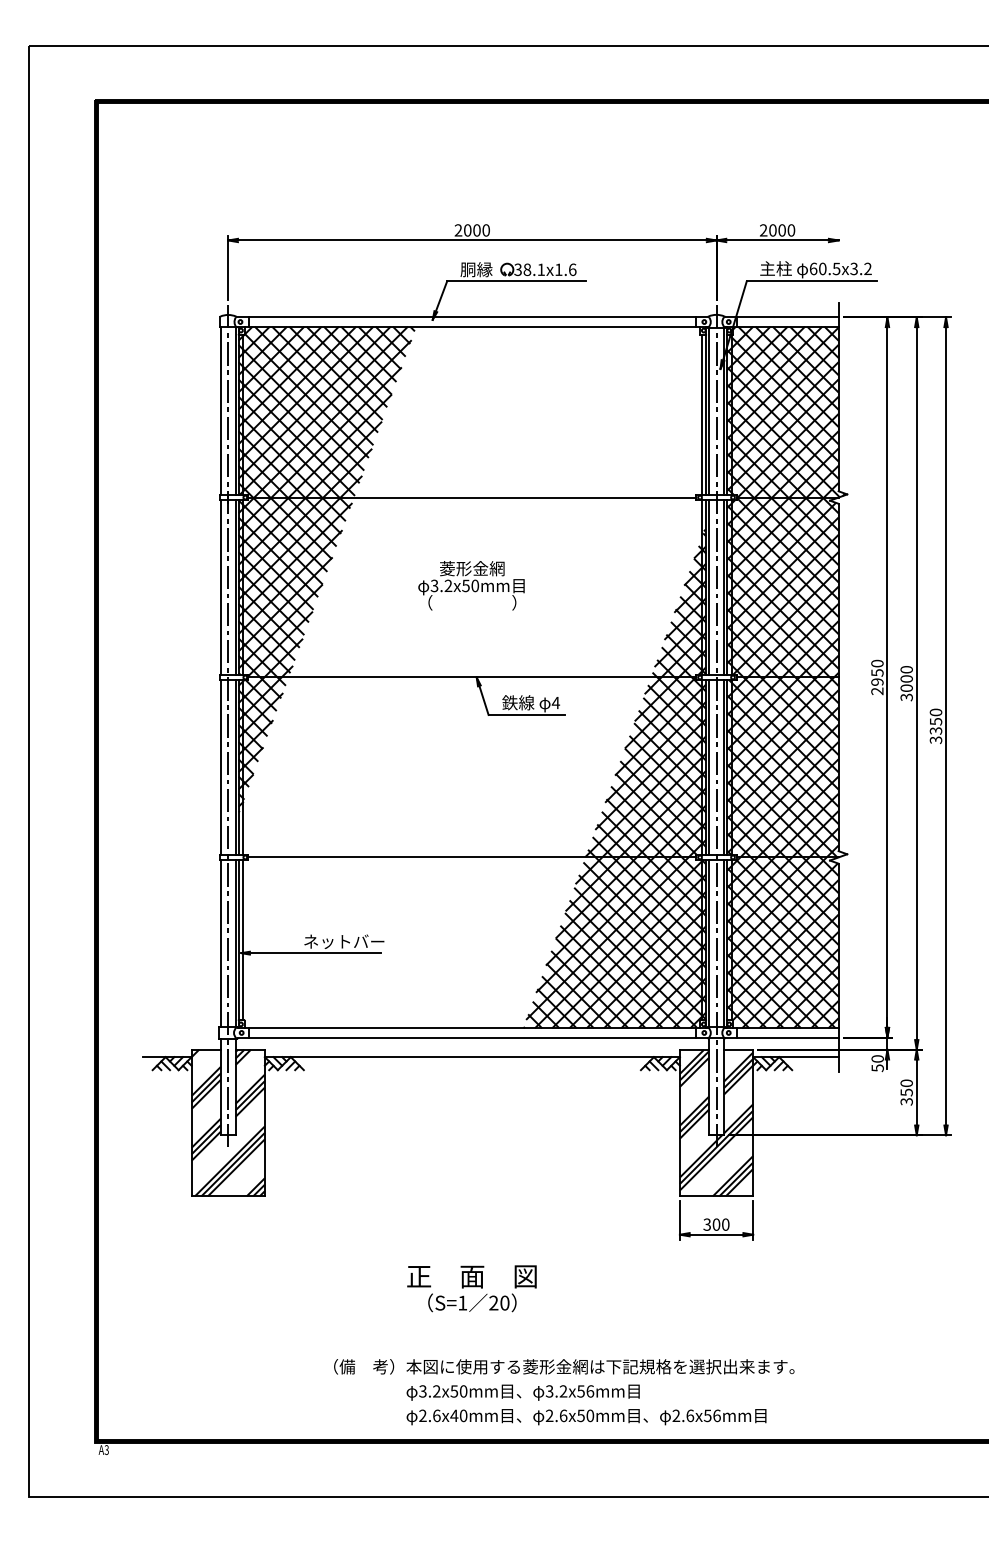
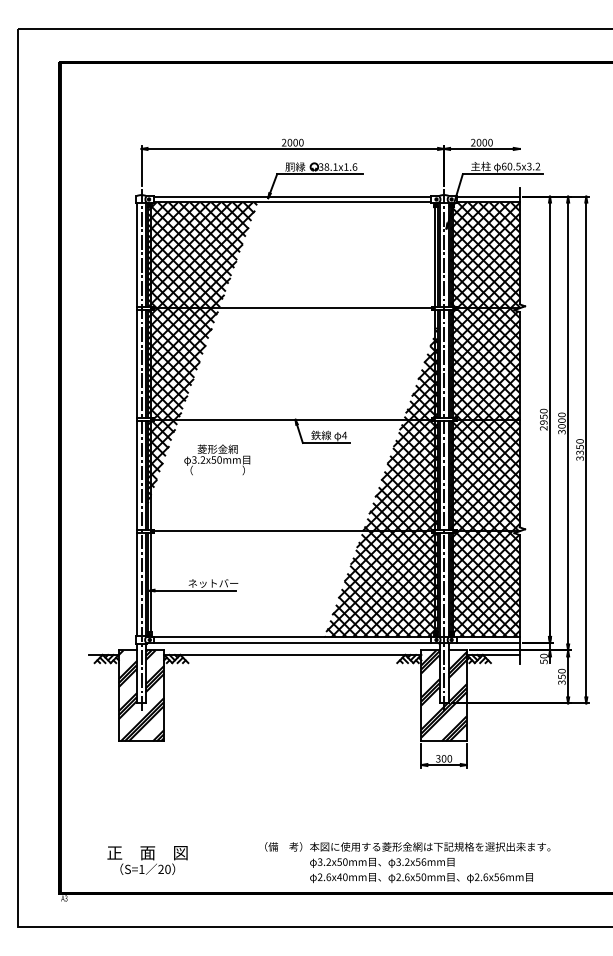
text: (471, 585) -> (217, 459), moved
text: (471, 1288) -> (147, 860), moved
text: (563, 1392) -> (407, 862), moved

